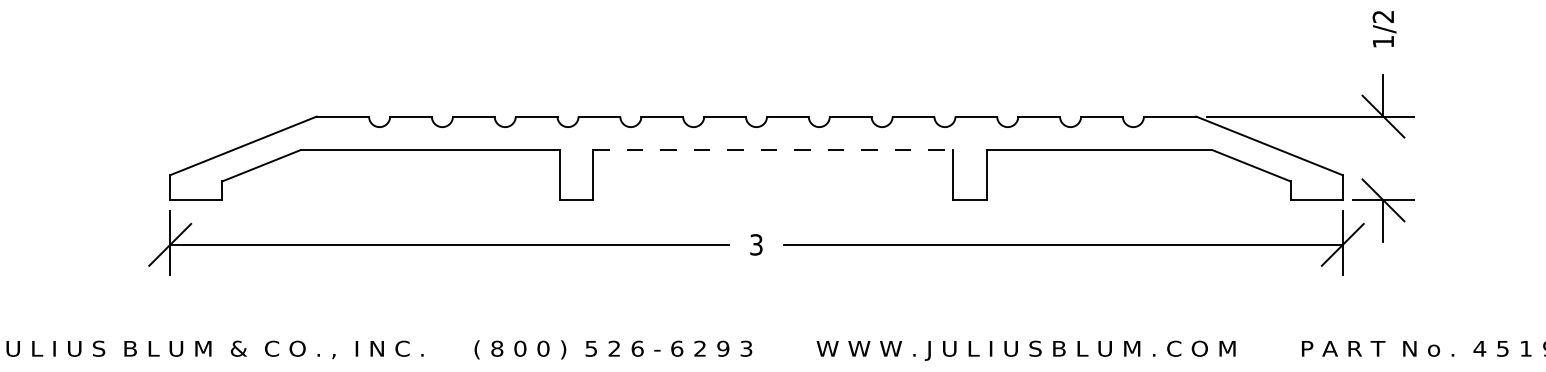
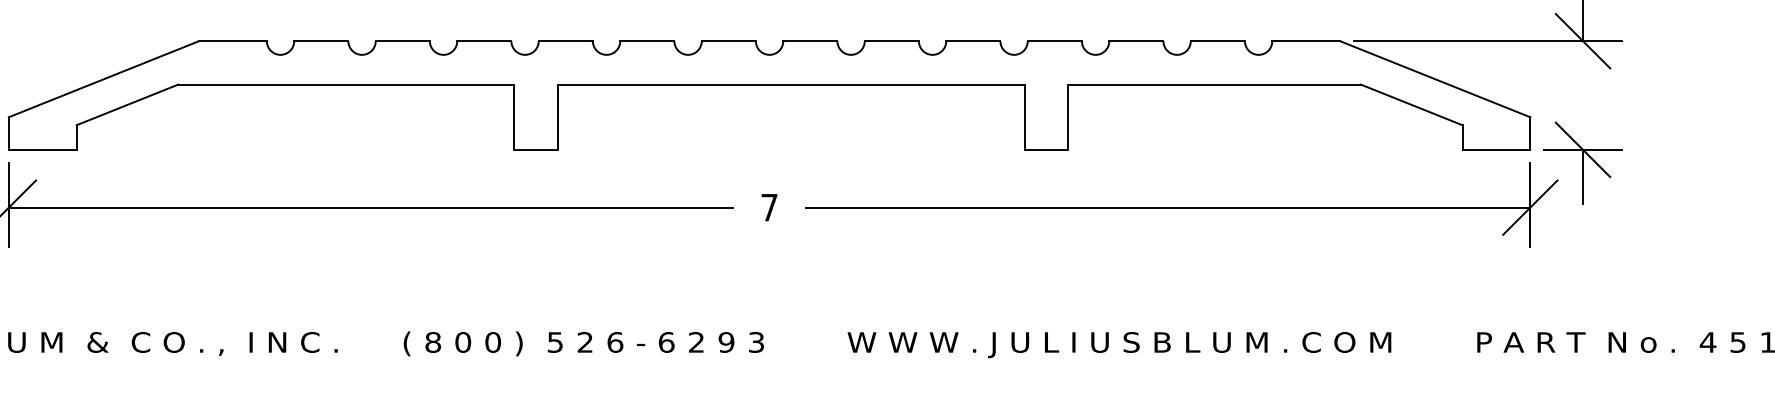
line: (773, 150) -> (791, 85), dashed -> solid
text: (756, 244) -> (769, 207), 3 -> 7

